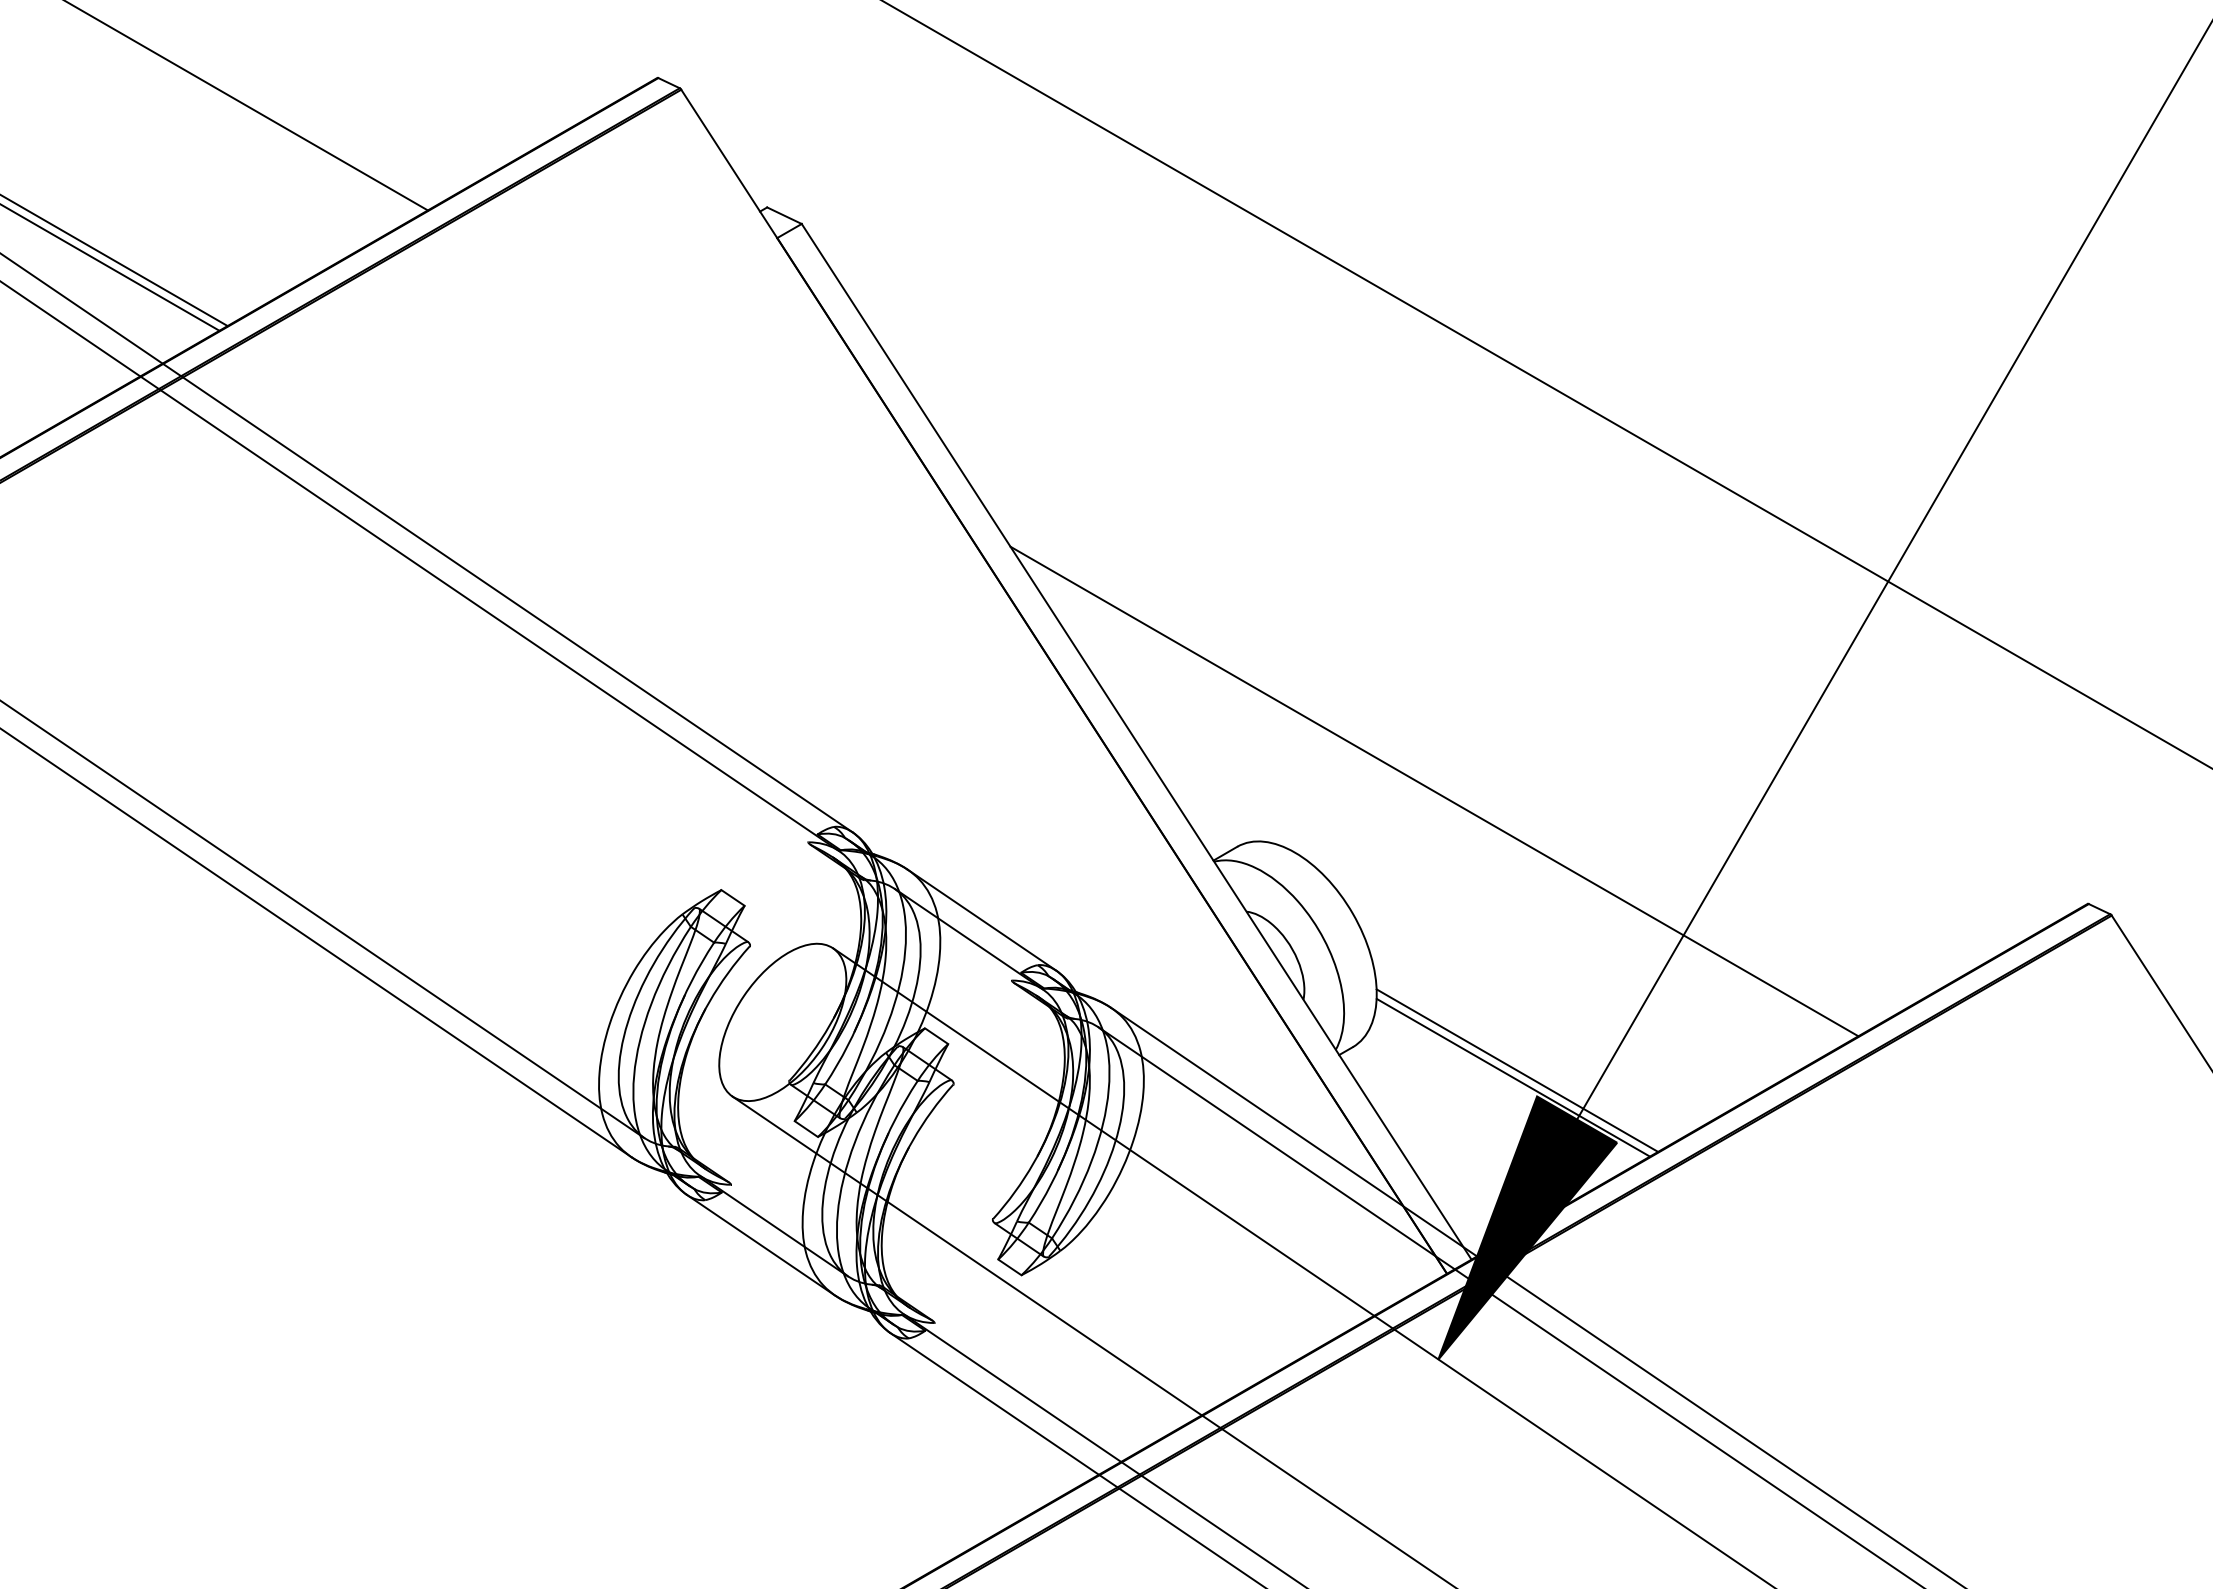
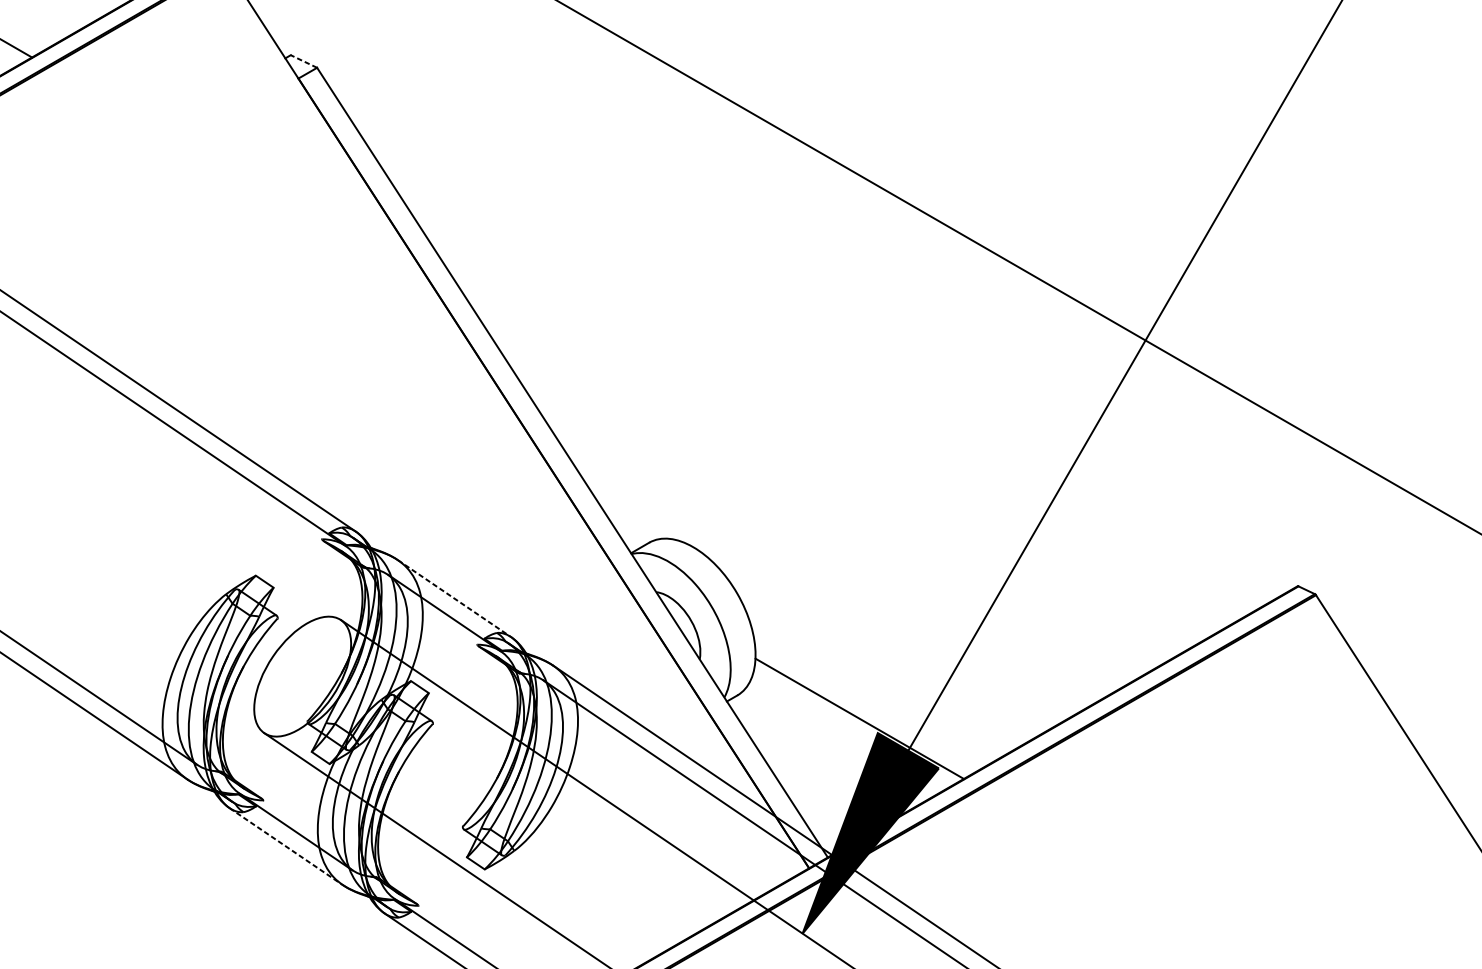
line: (784, 215) -> (303, 61), solid -> dashed
line: (1434, 791) -> (799, 500), removed
line: (981, 920) -> (454, 598), solid -> dashed
line: (1517, 1070) -> (862, 713), removed
line: (761, 1245) -> (286, 846), solid -> dashed

